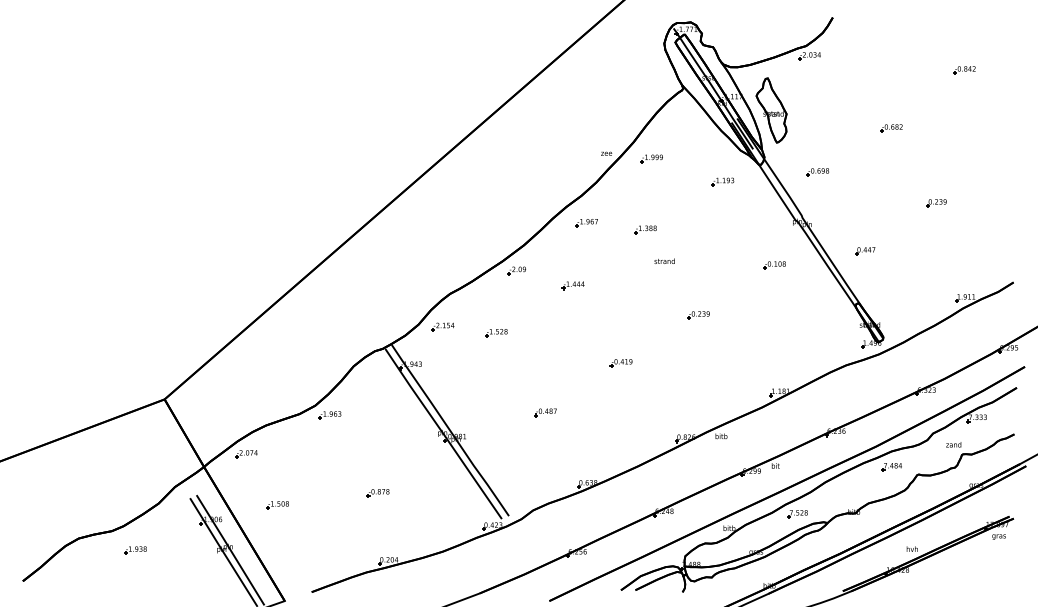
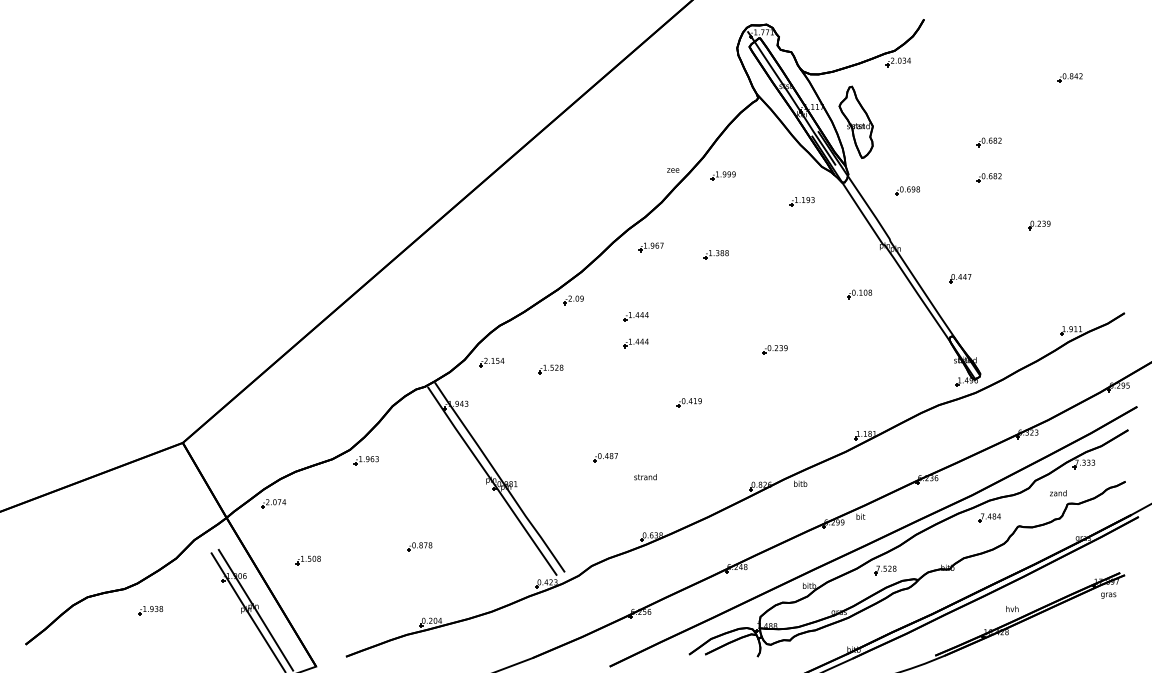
part: (891, 160) -> (989, 177), added
text: (664, 260) -> (645, 476), moved
part: (572, 309) -> (635, 343), added

